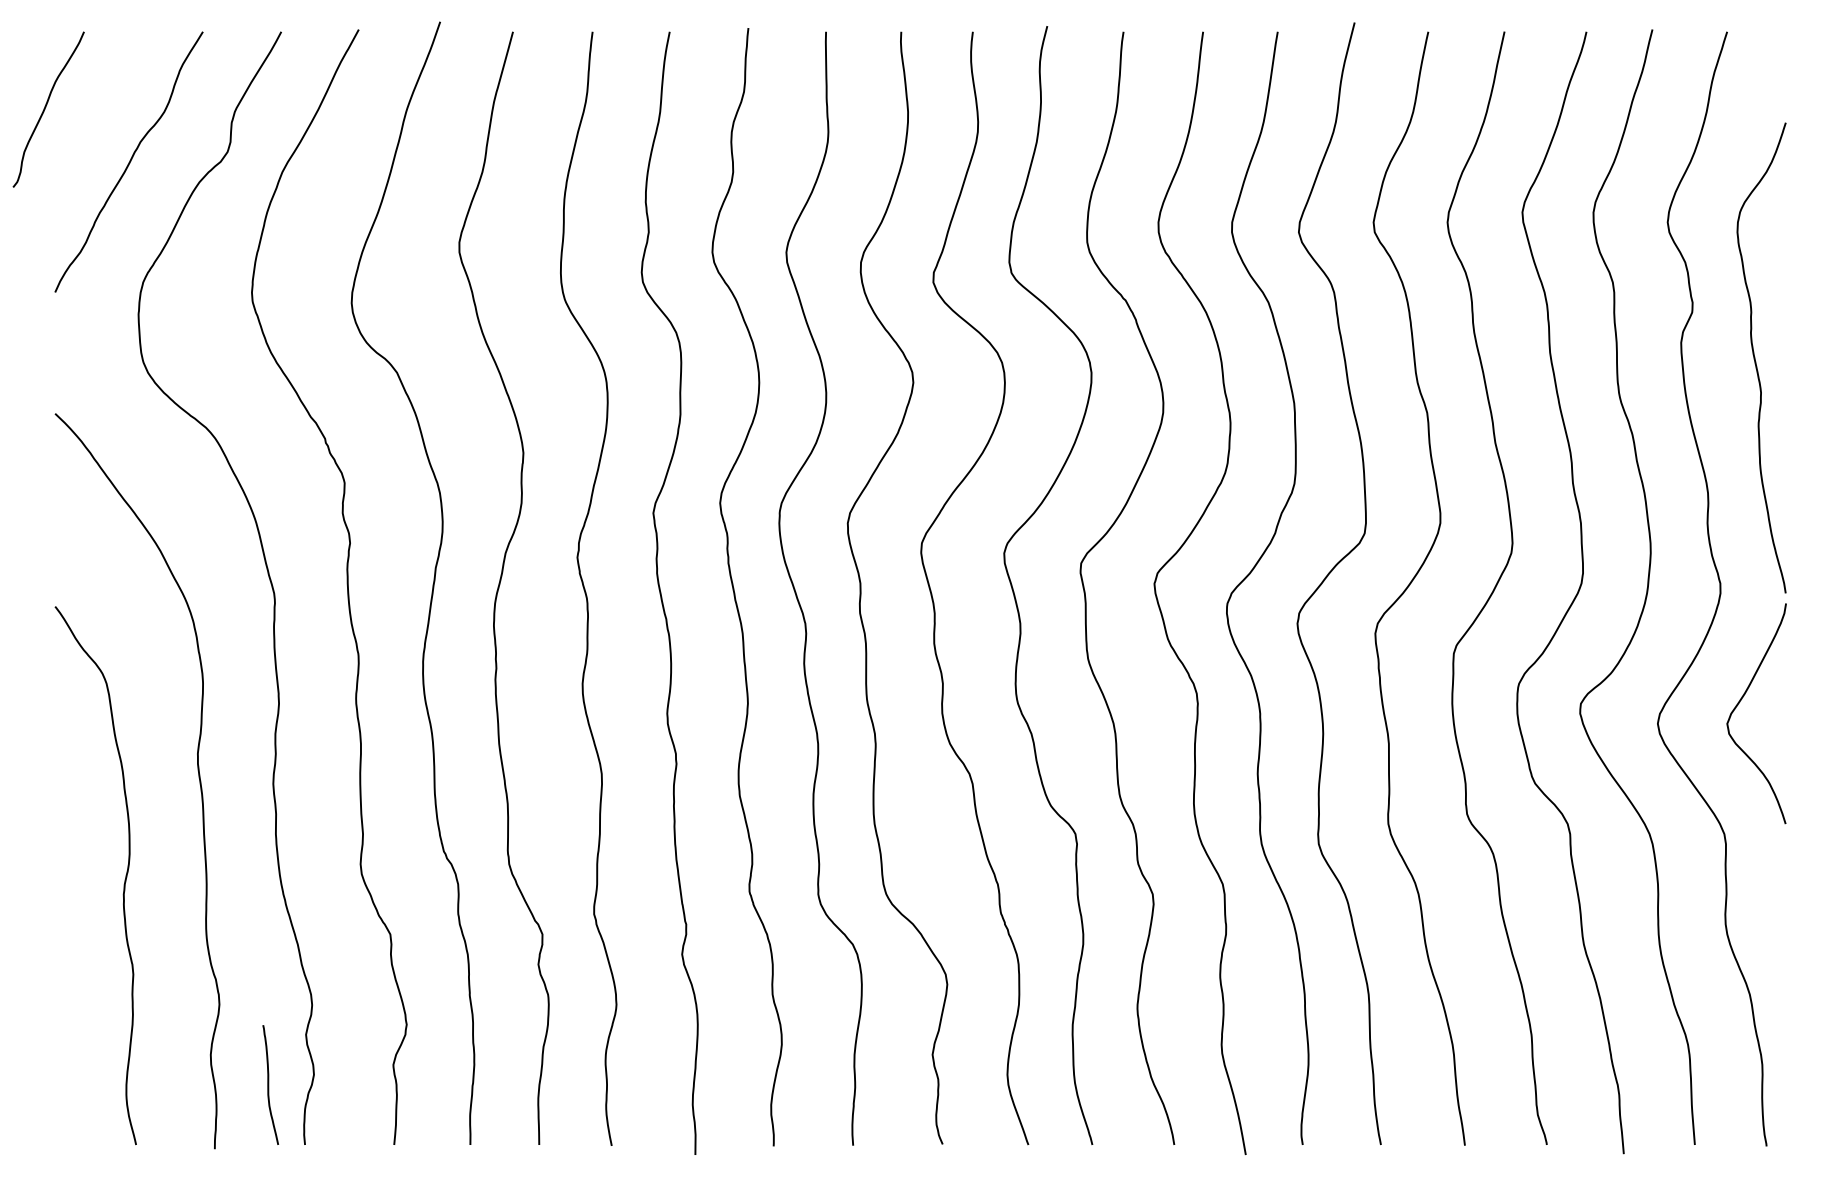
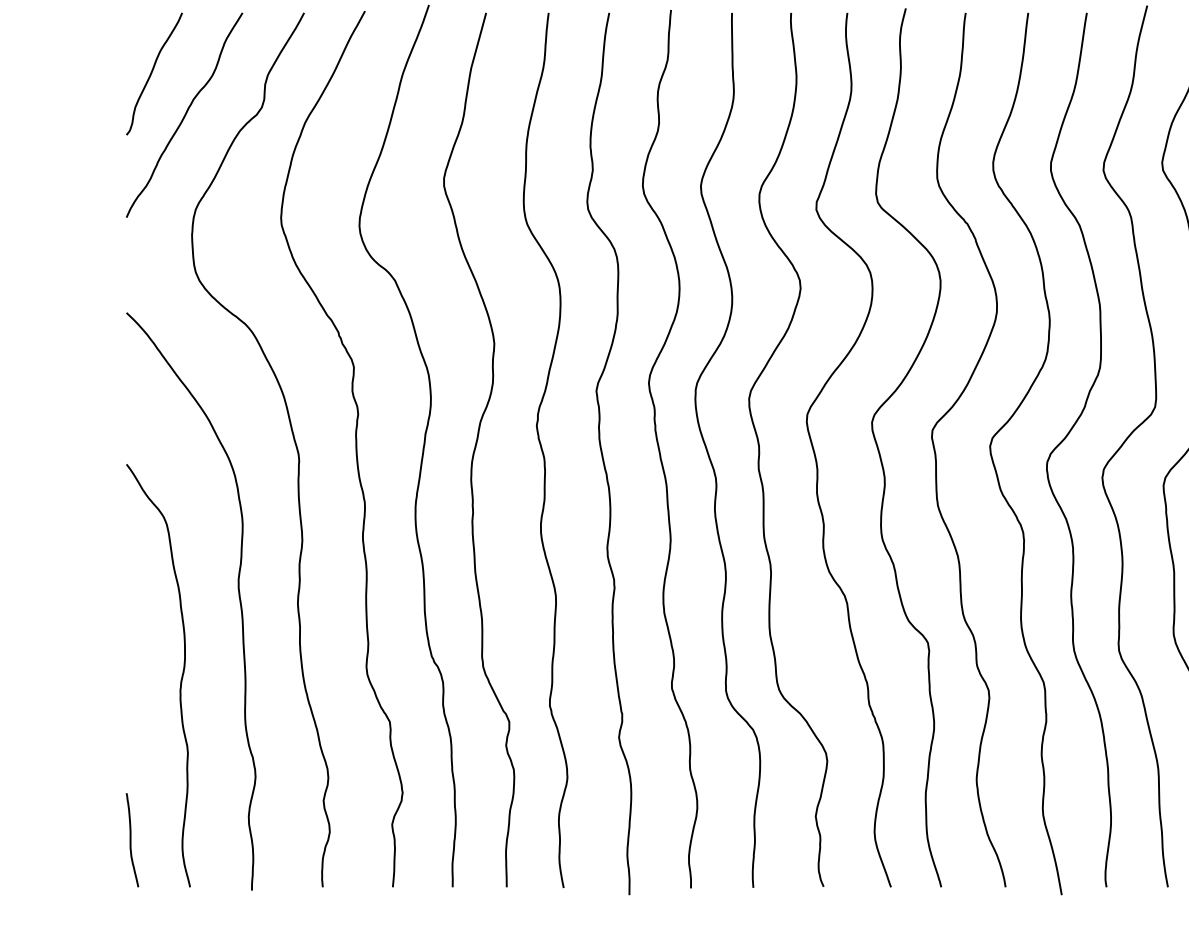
curve: (46, 107) -> (152, 72), moved
curve: (269, 1084) -> (131, 839), moved

